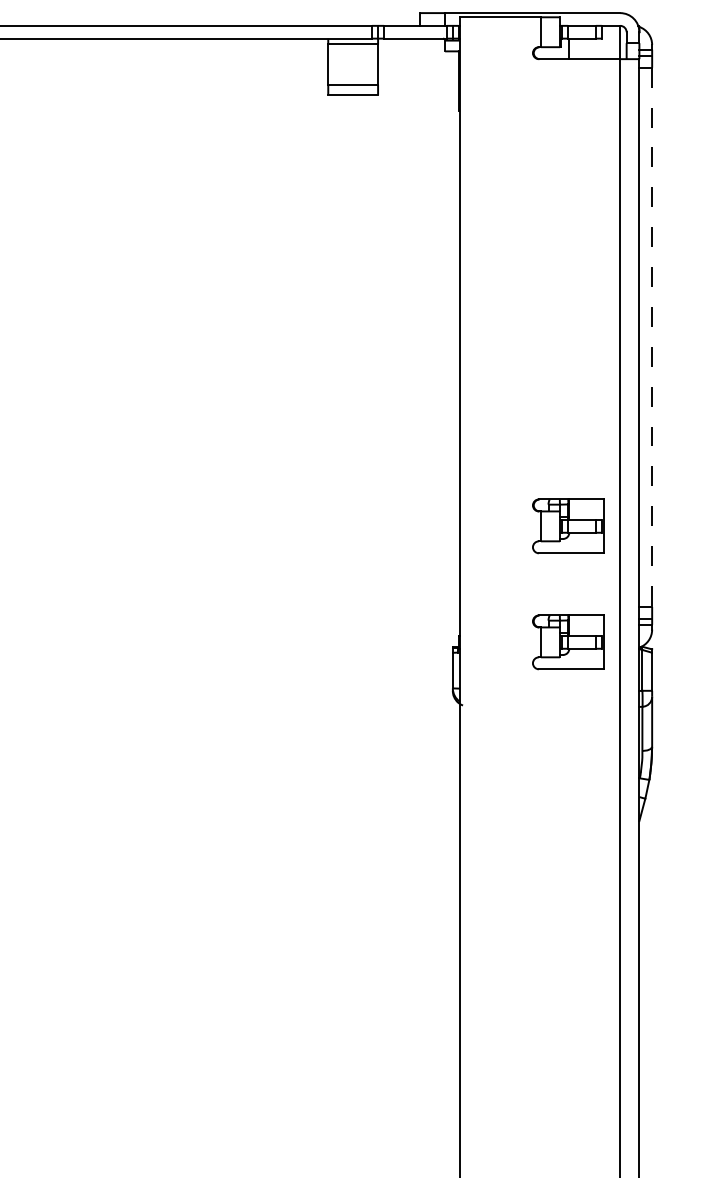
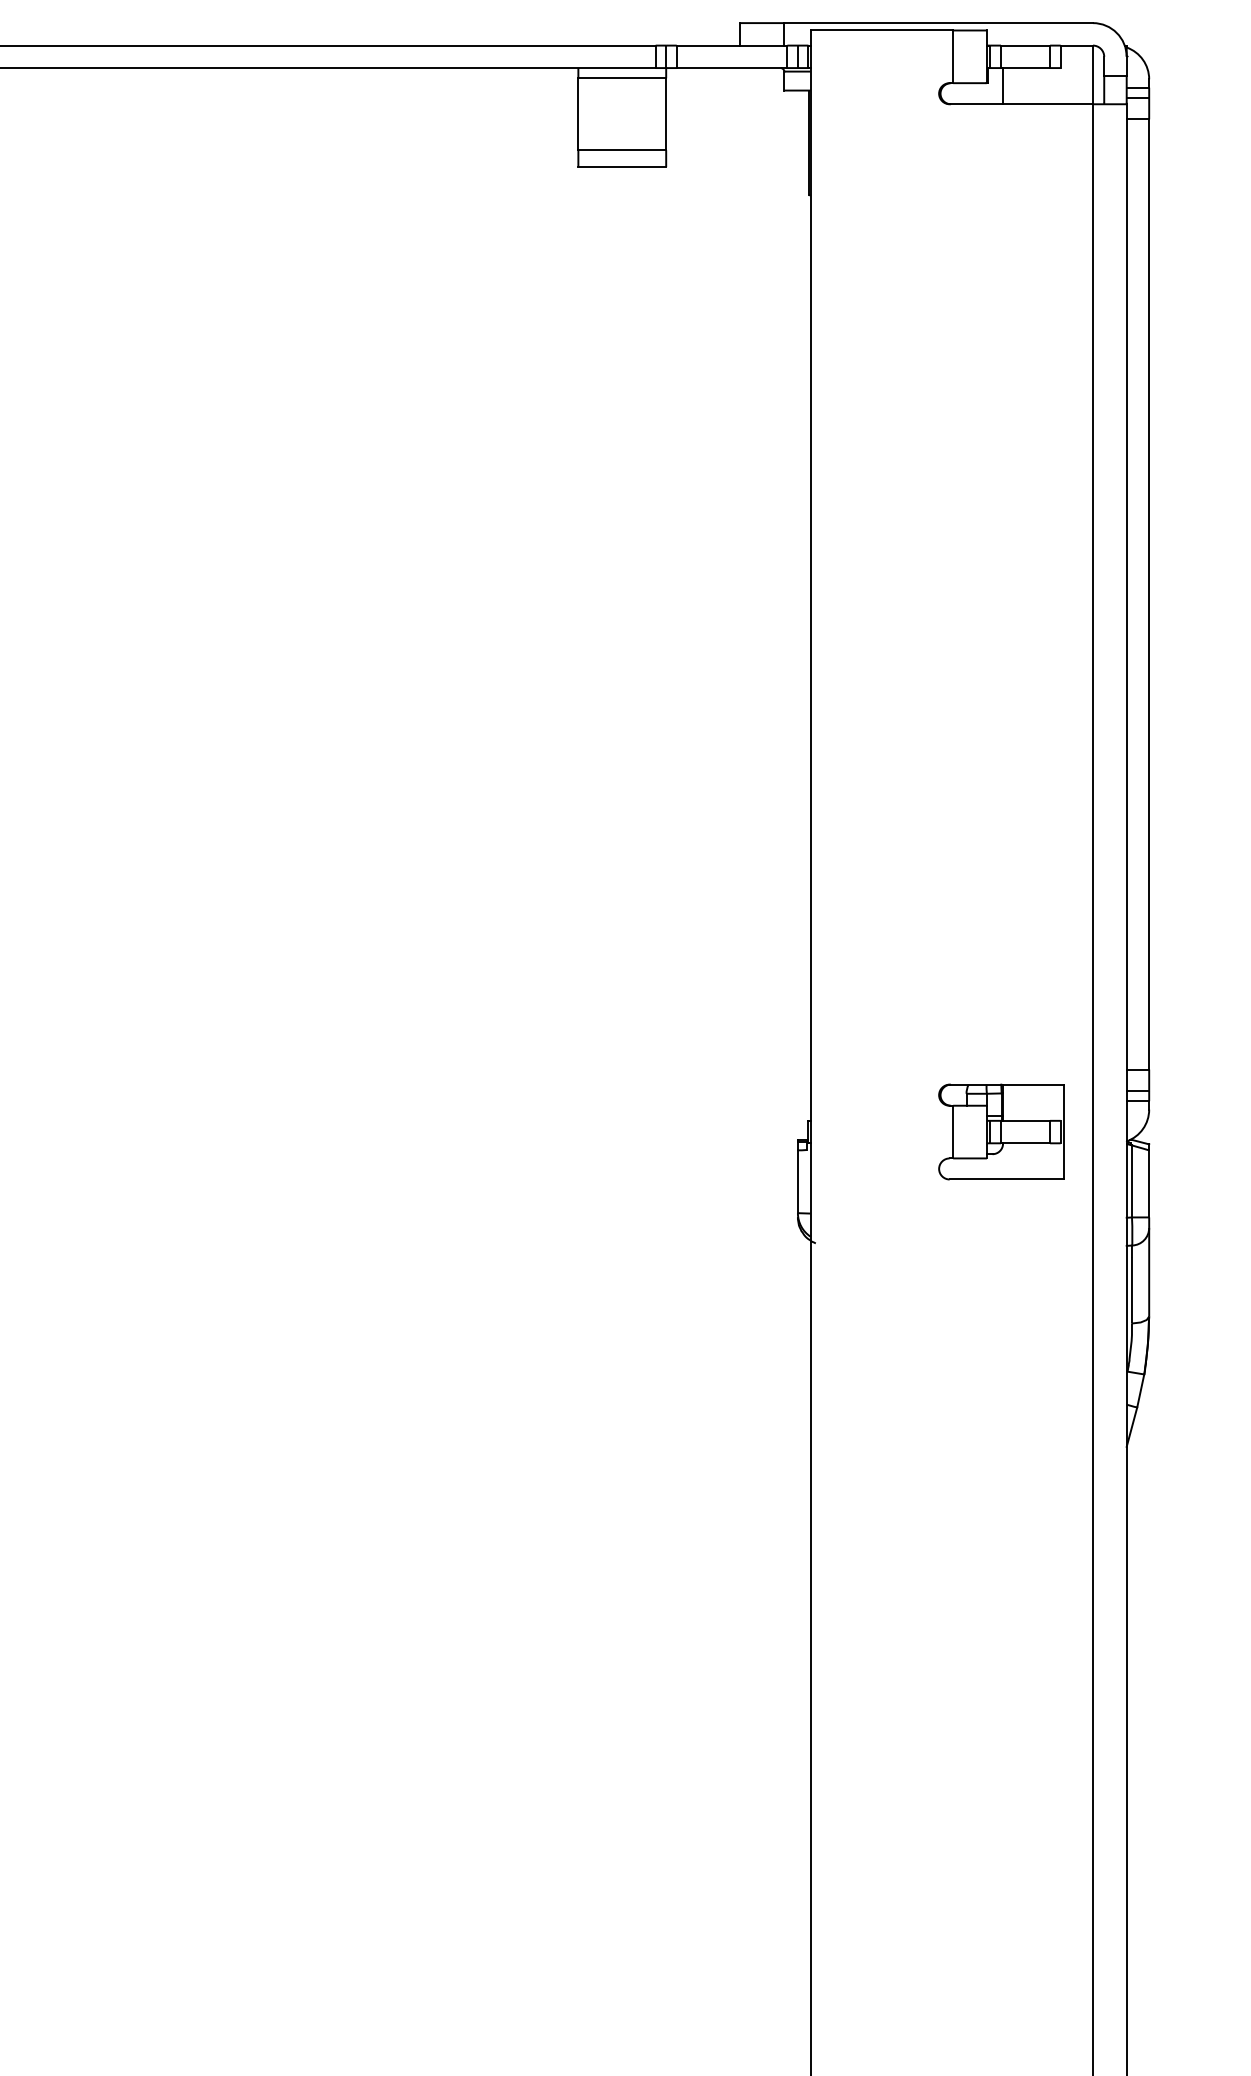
line: (652, 337) -> (1149, 594), dashed -> solid
part: (568, 526) -> (1001, 927), removed

